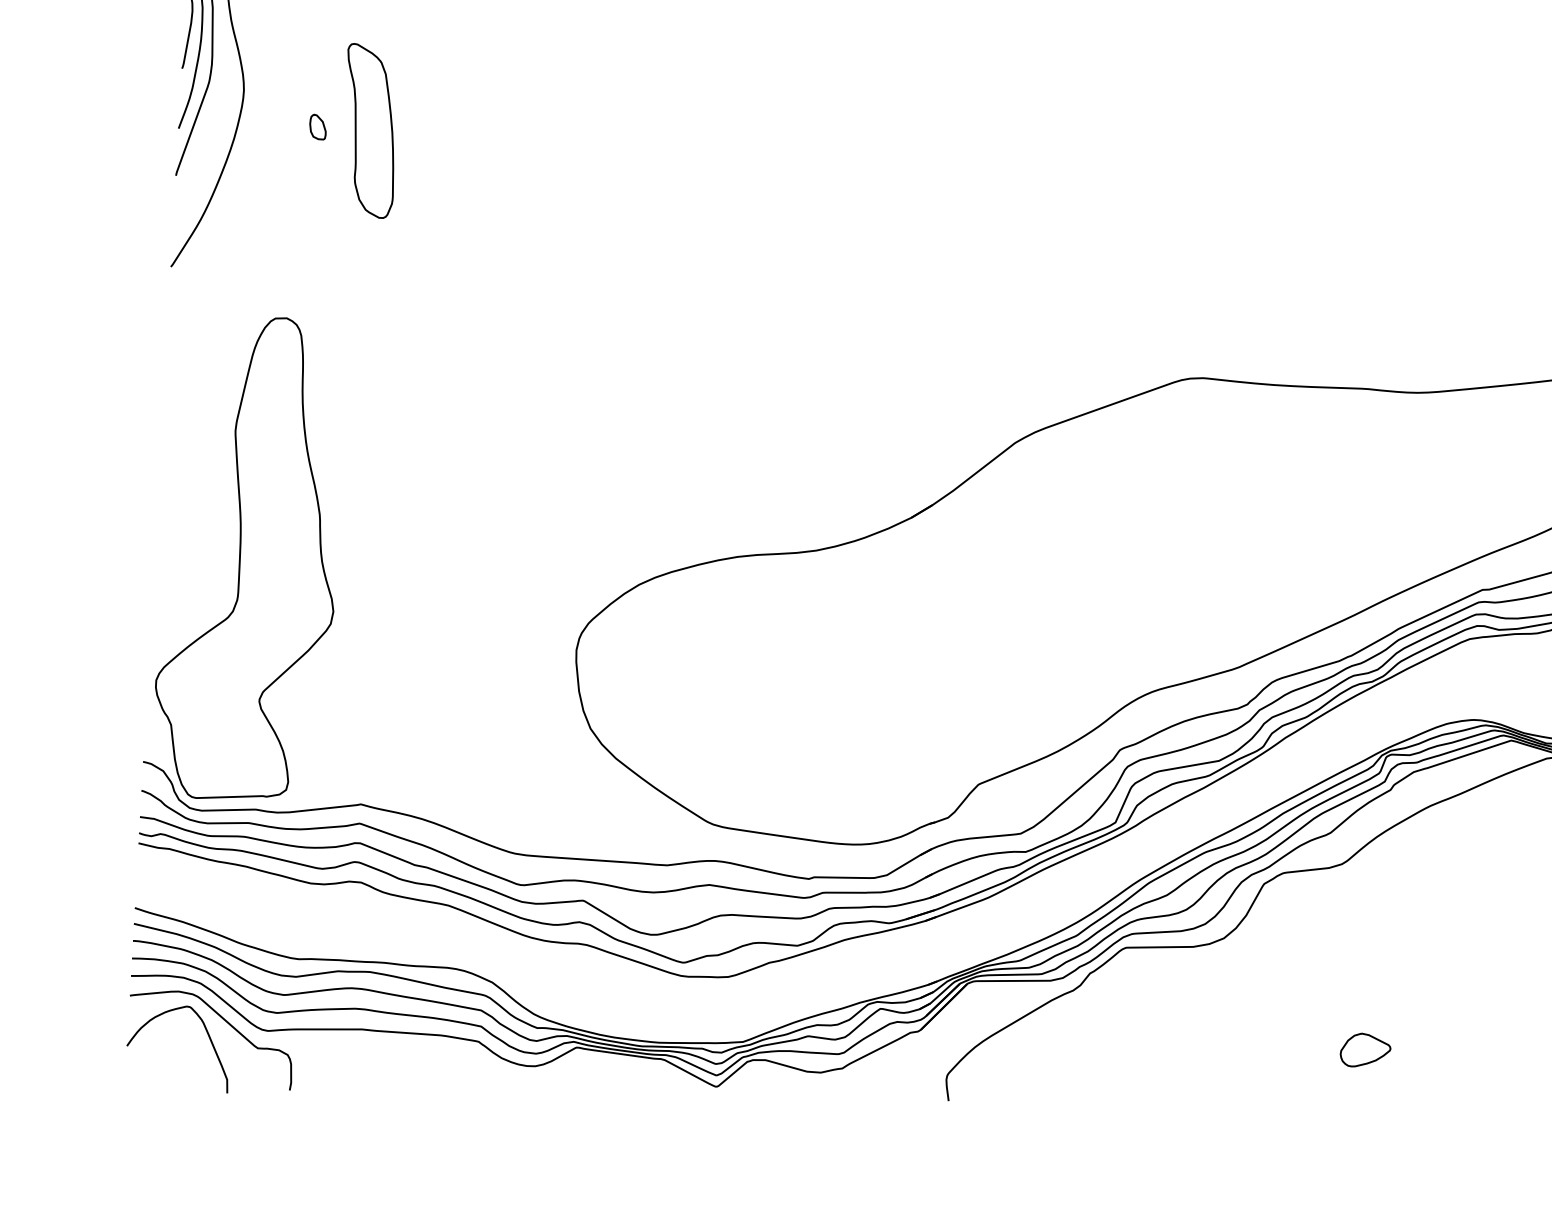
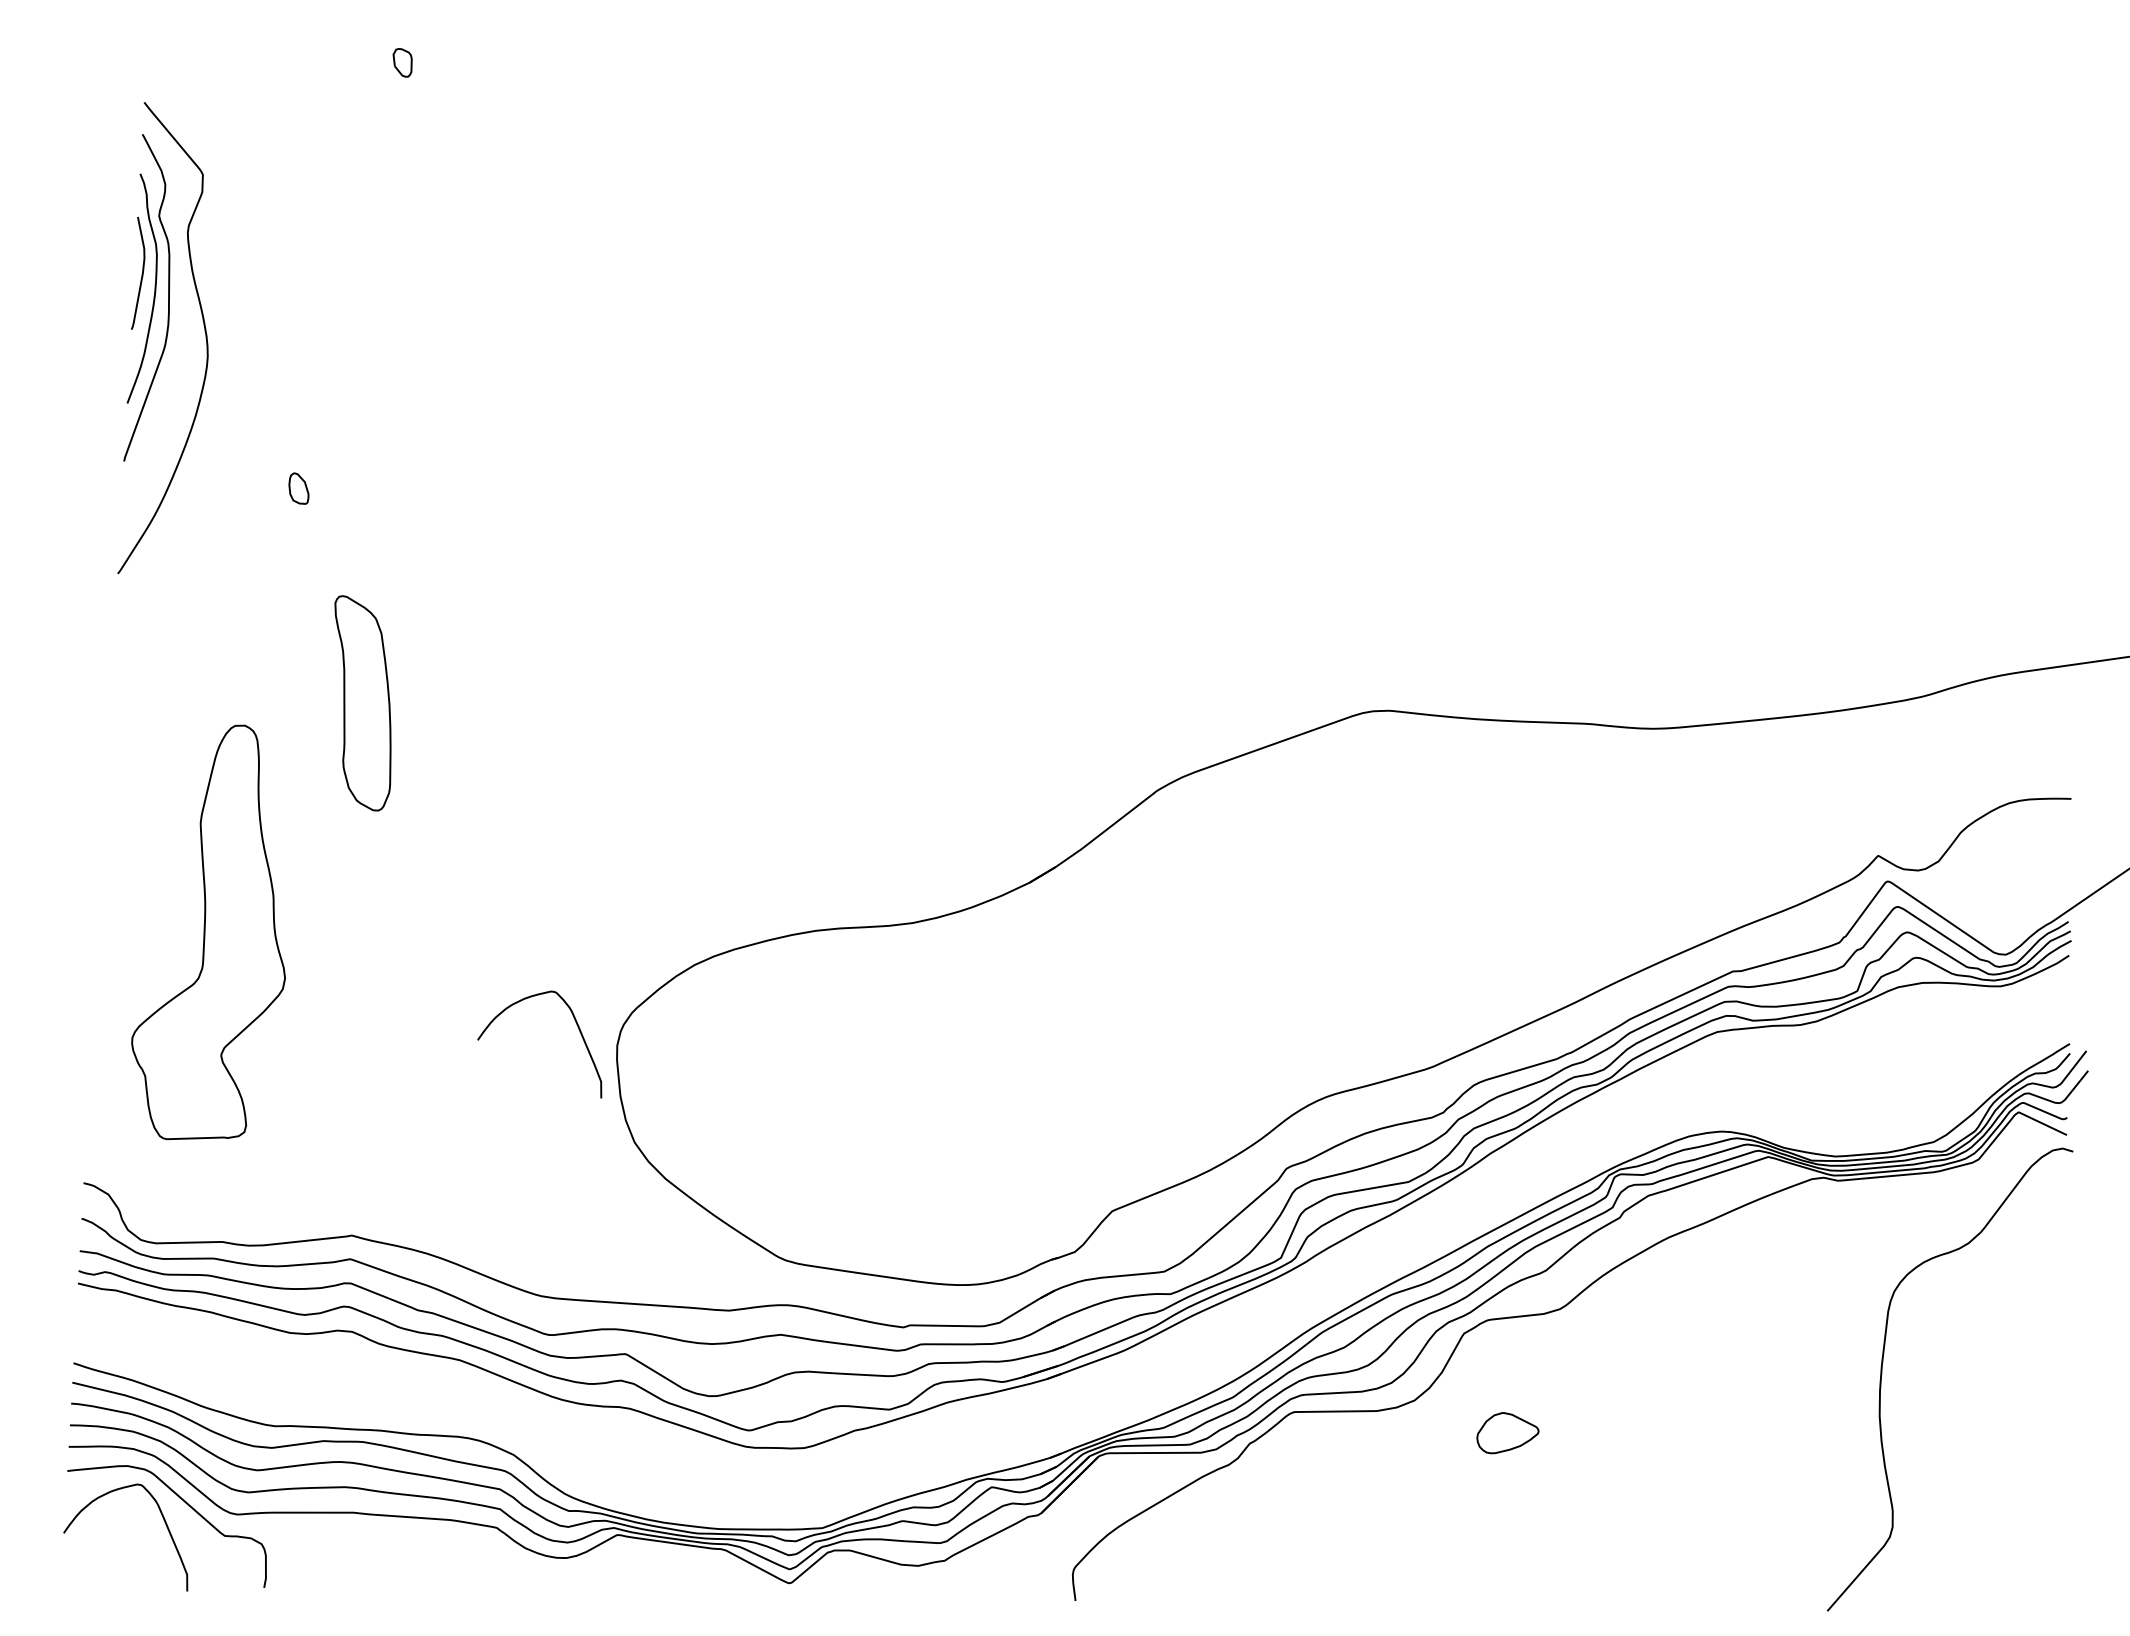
part: (317, 127) -> (298, 488), moved
part: (370, 131) -> (362, 703), moved
part: (244, 558) -> (208, 932), size x0.7
curve: (544, 635) -> (577, 1027), added
part: (1365, 1050) -> (1507, 1433), moved

